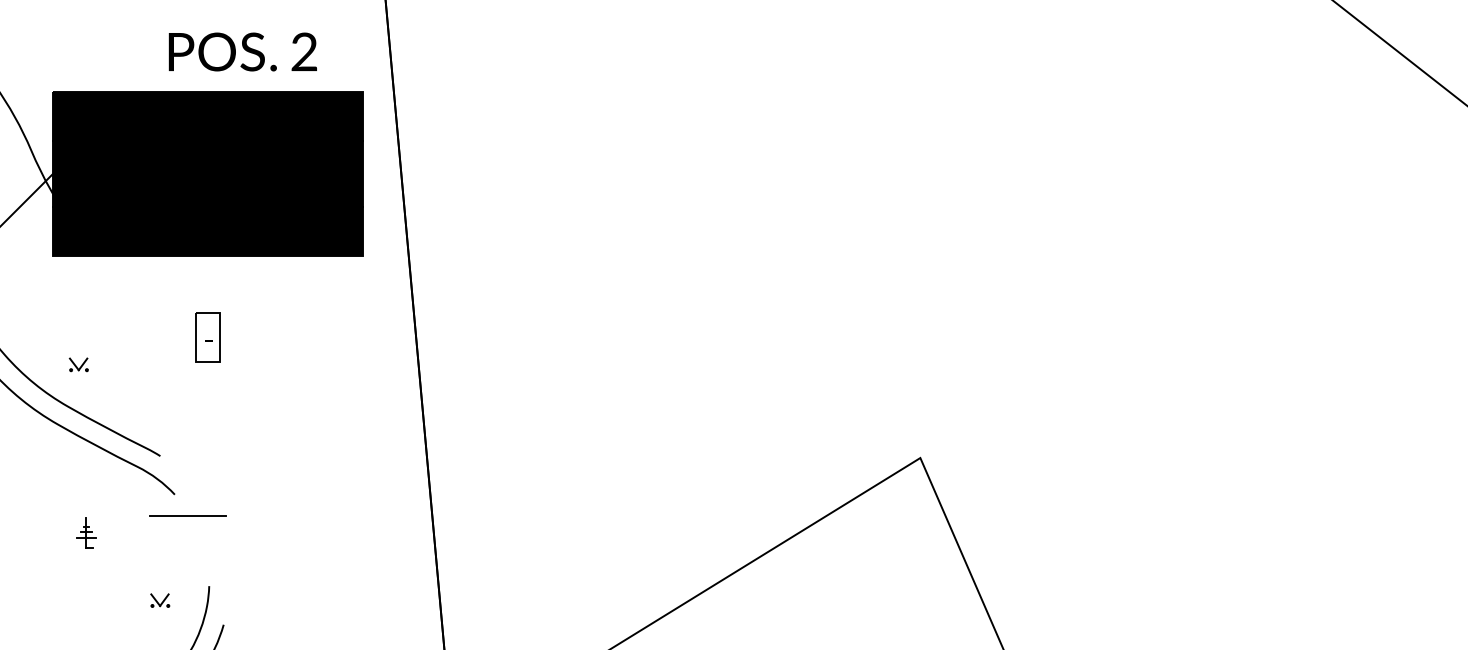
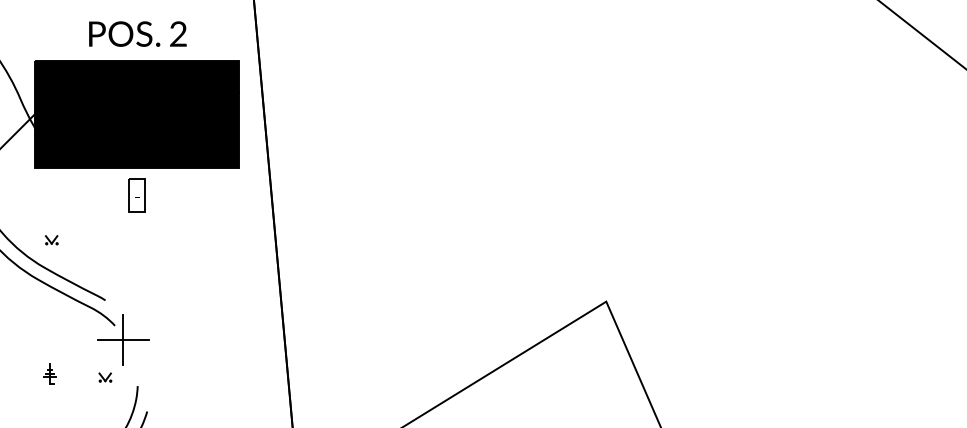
text: (242, 51) -> (137, 33), moved
part: (207, 337) -> (136, 195), moved
line: (187, 515) -> (123, 339), added
part: (85, 532) -> (49, 373), moved
part: (160, 600) -> (105, 377), moved

